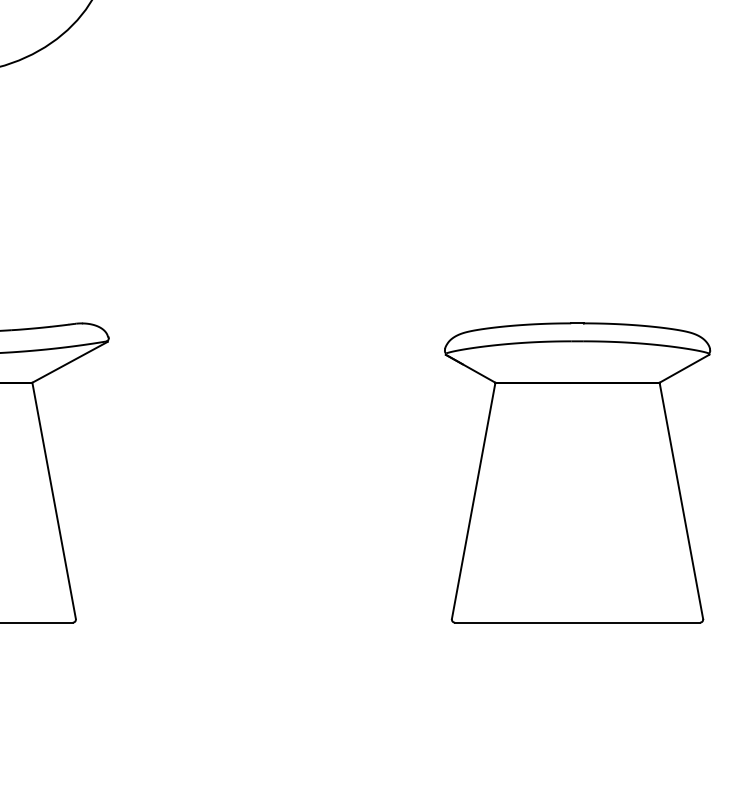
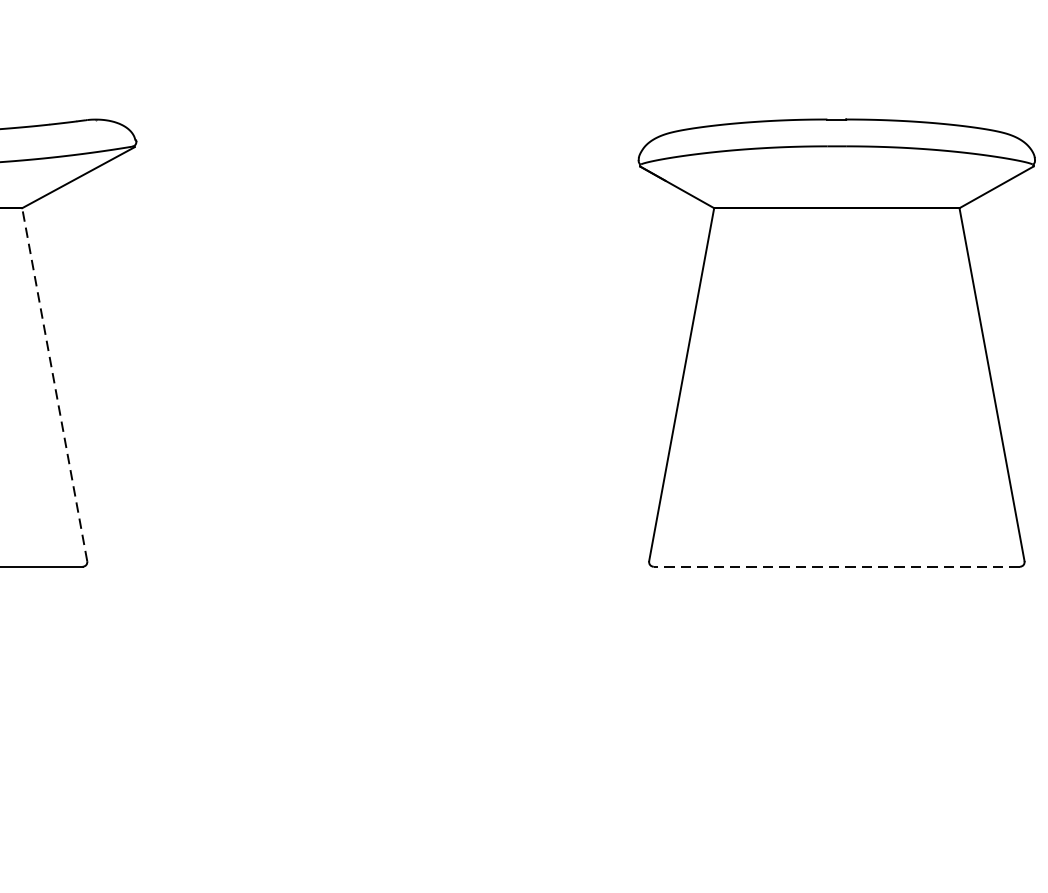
line: (54, 500) -> (55, 384), solid -> dashed
line: (577, 622) -> (836, 566), solid -> dashed

